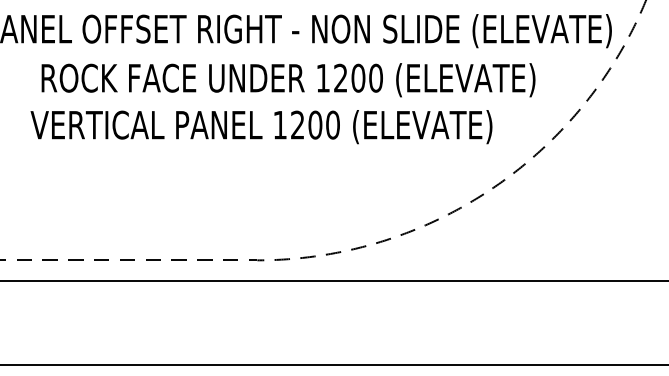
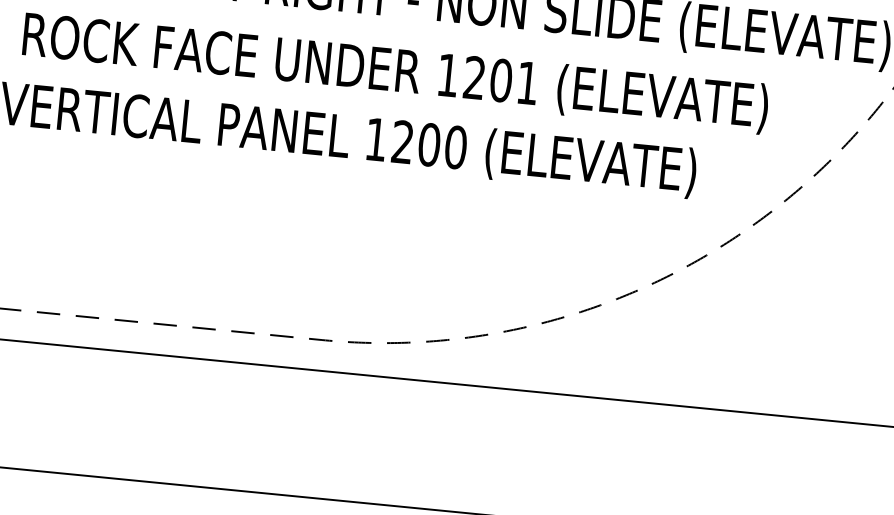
text: (375, 77) -> (527, 81), 1200 -> 1201

